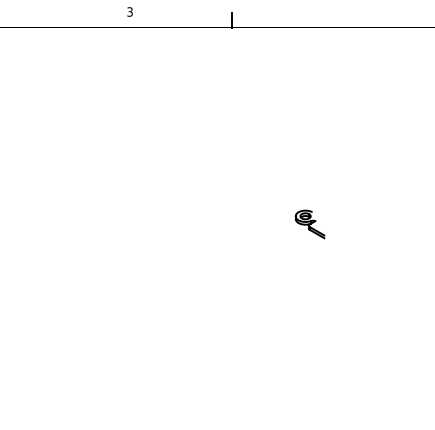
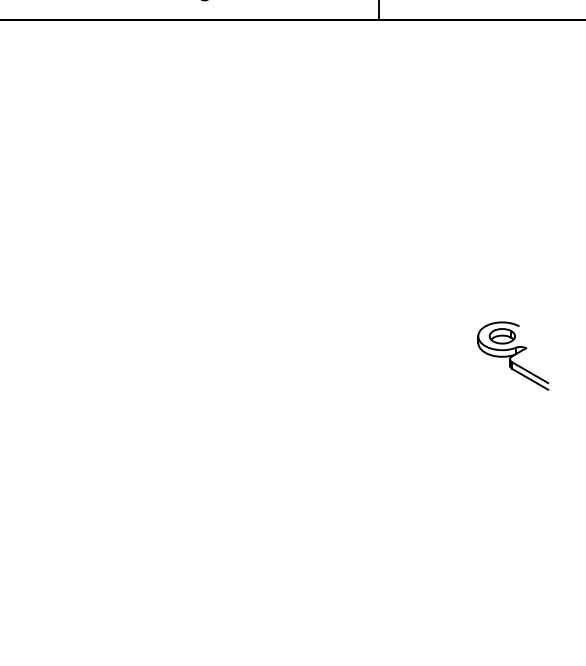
part: (309, 224) -> (512, 356), size x1.43

